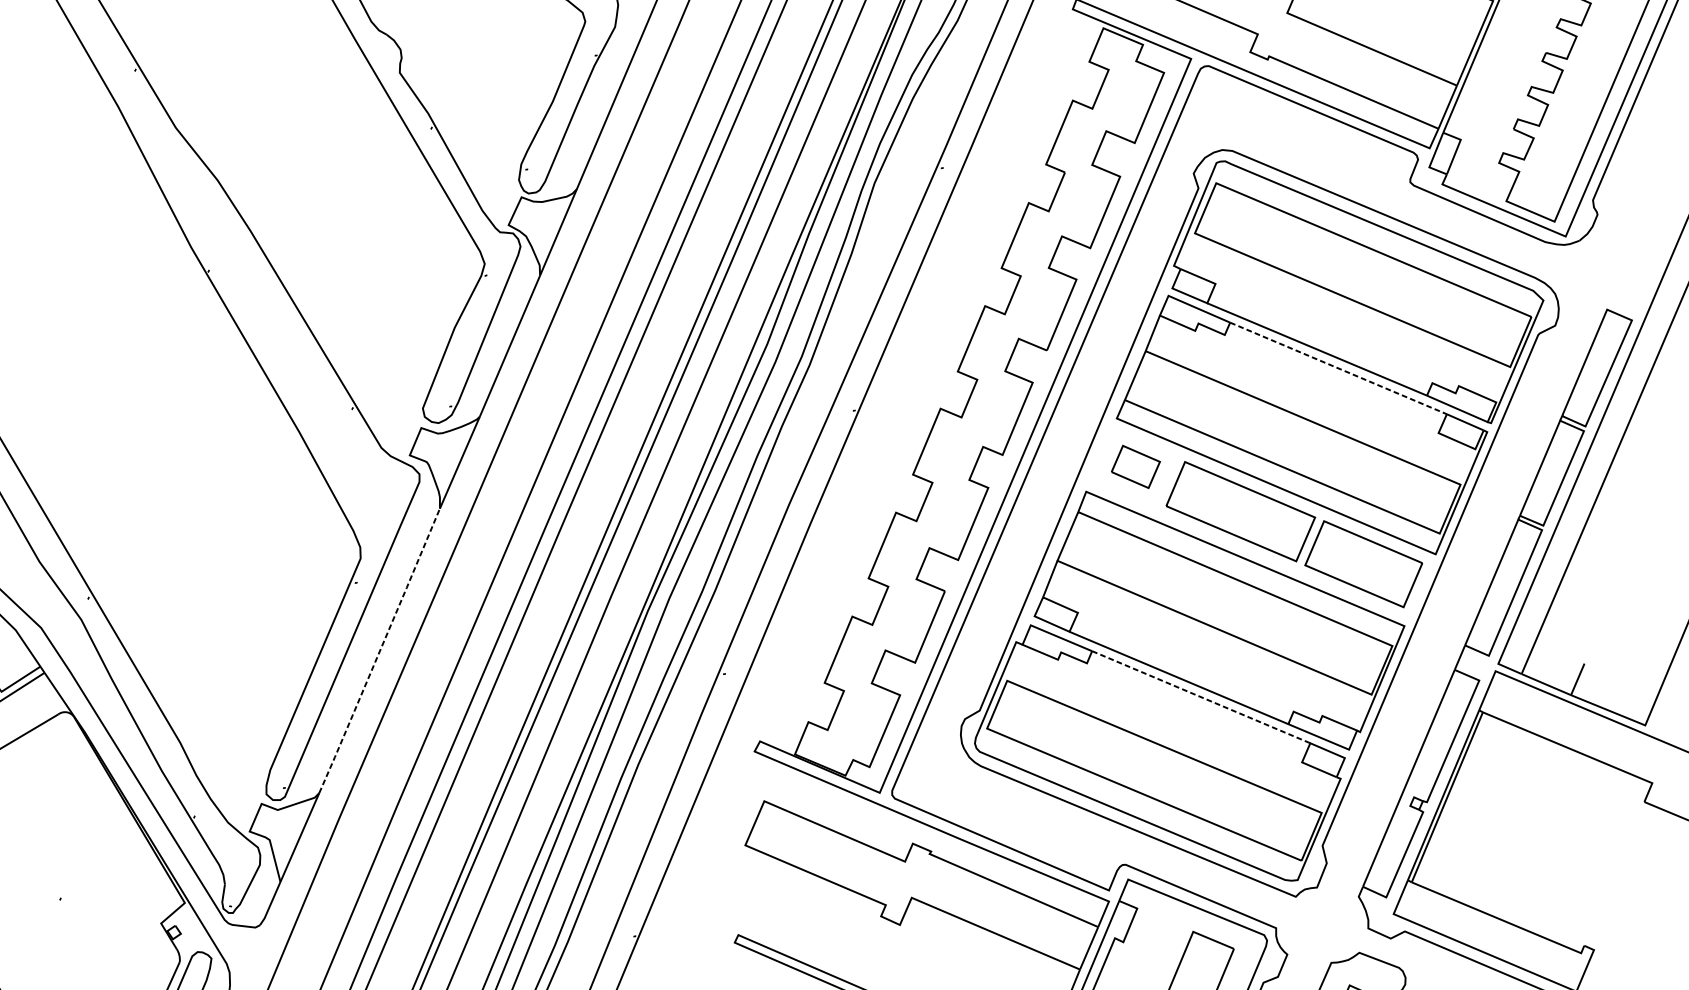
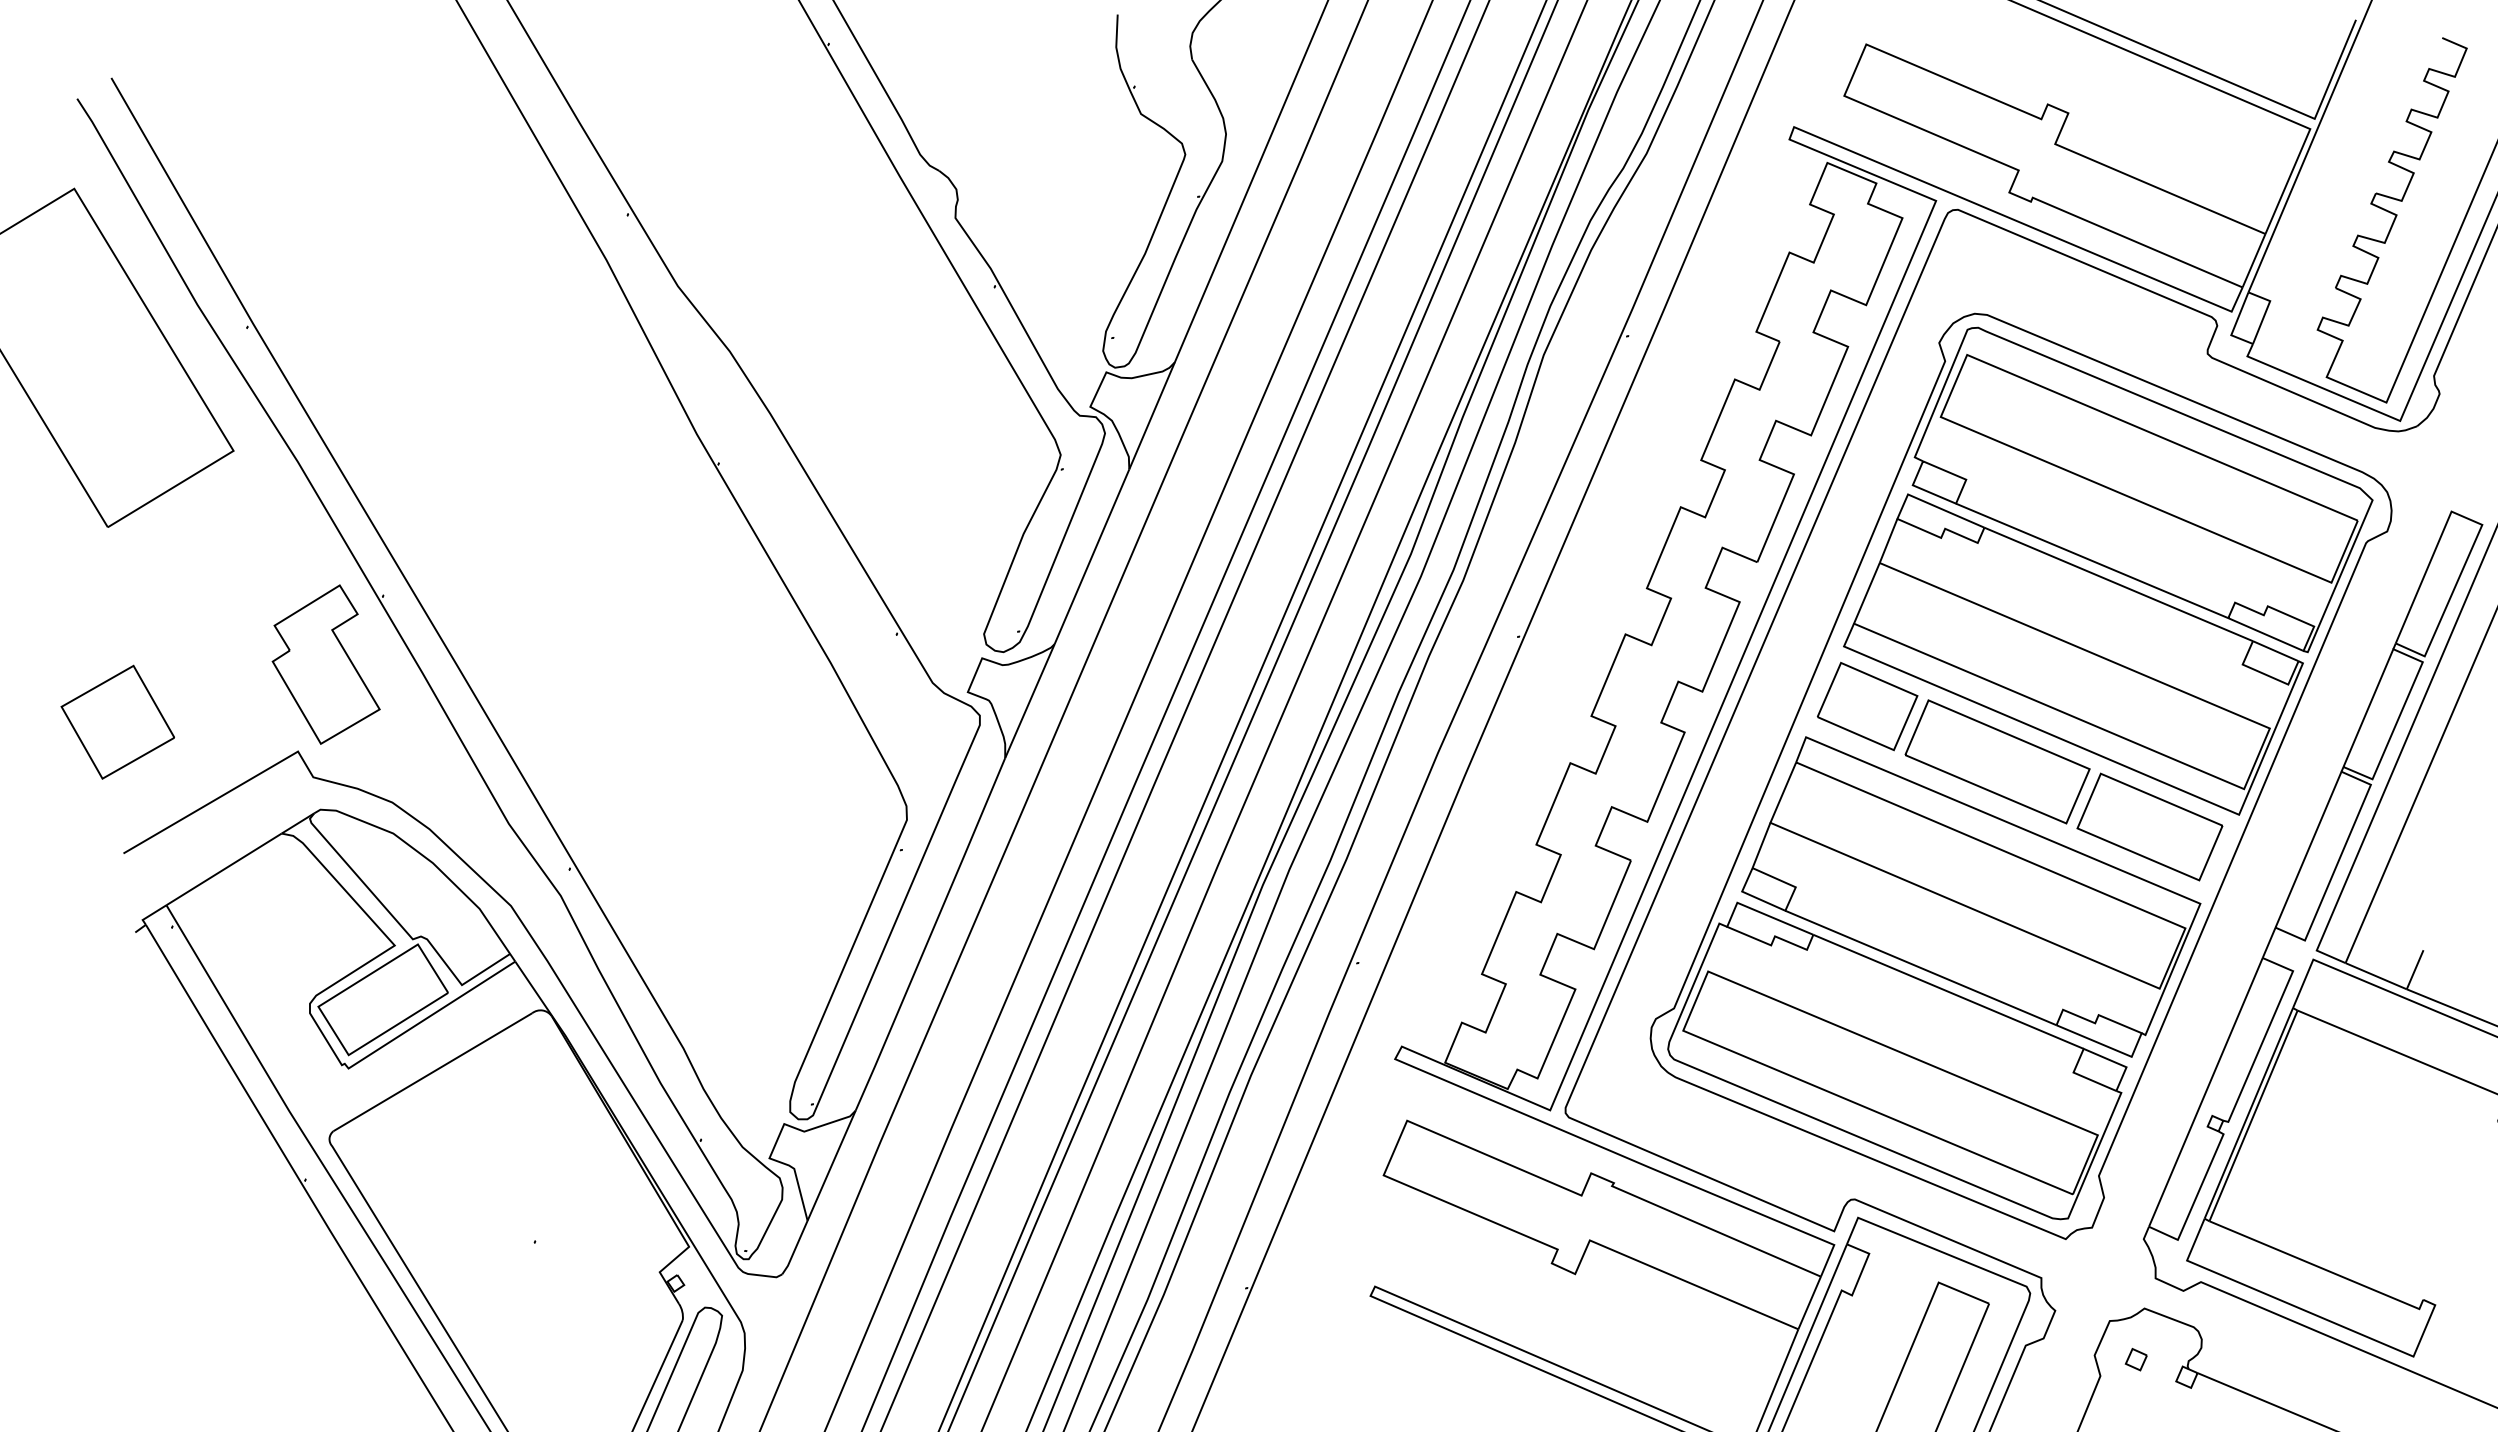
line: (1338, 368) -> (2118, 584), dashed -> solid
part: (1135, 466) -> (1867, 706), size x1.67
line: (379, 650) -> (930, 934), dashed -> solid
line: (1201, 696) -> (1948, 991), dashed -> solid

